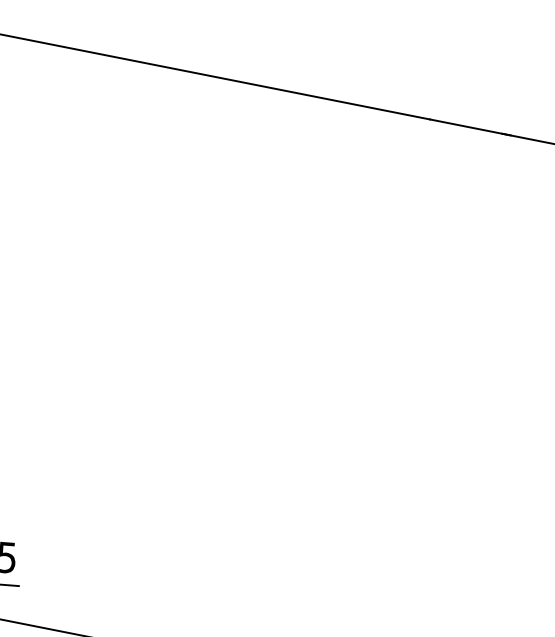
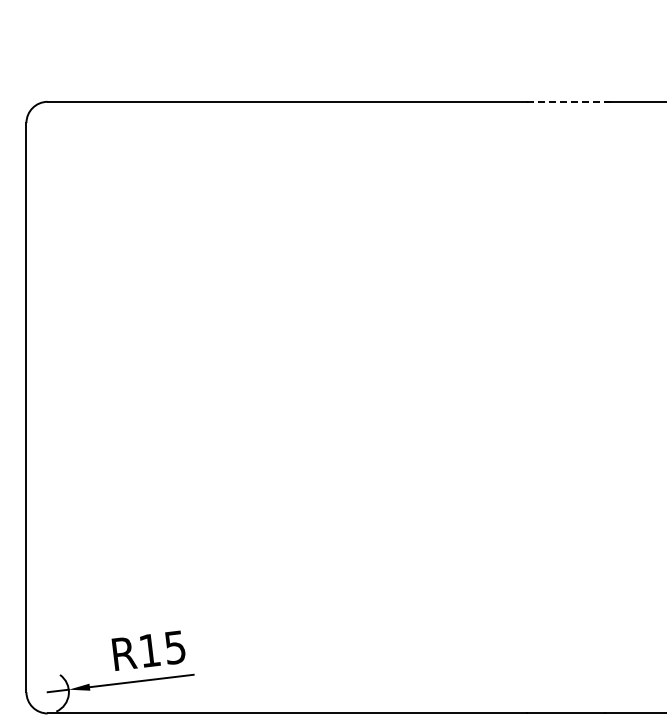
line: (470, 127) -> (570, 101), solid -> dashed

